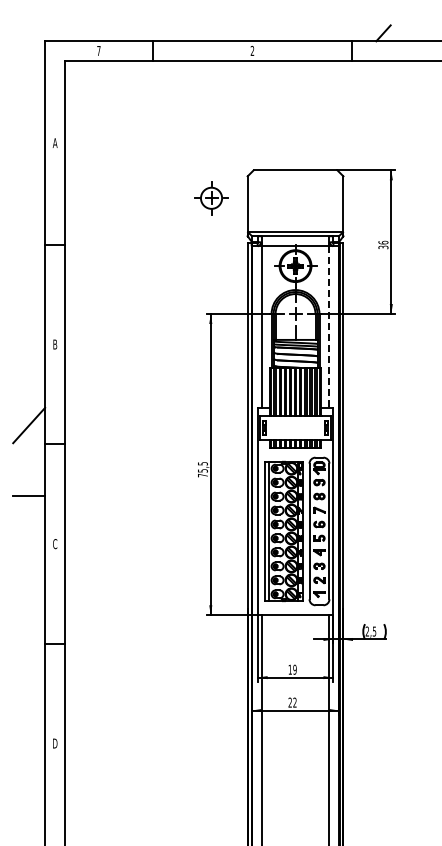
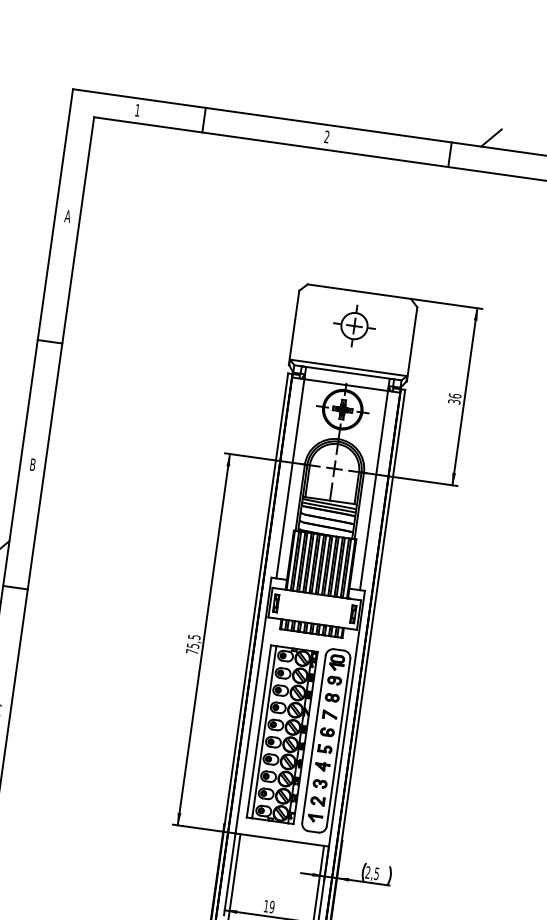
text: (98, 50) -> (137, 109), 7 -> 1
part: (211, 198) -> (354, 326), moved
line: (329, 326) -> (374, 489), dashed -> solid

